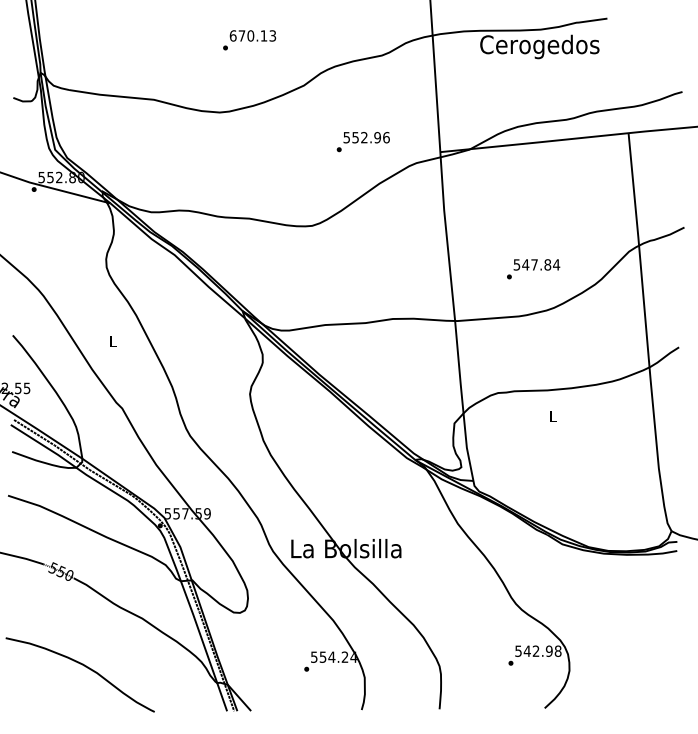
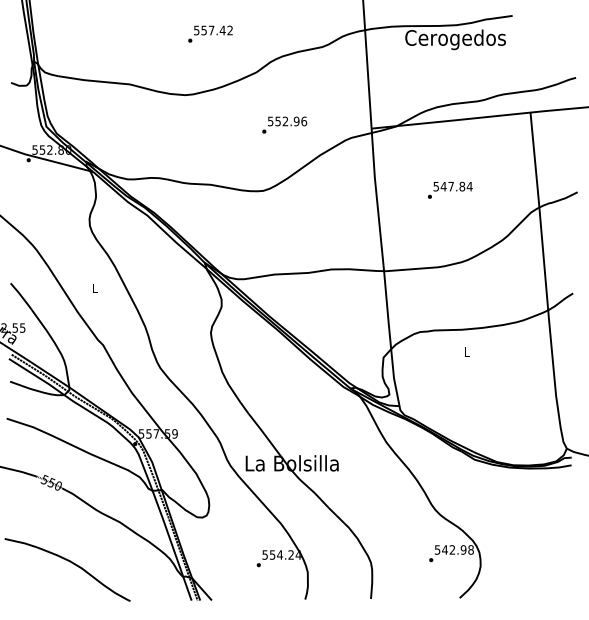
text: (252, 35) -> (213, 30), 670.13 -> 557.42
text: (362, 142) -> (283, 125), moved
text: (533, 269) -> (450, 190), moved

